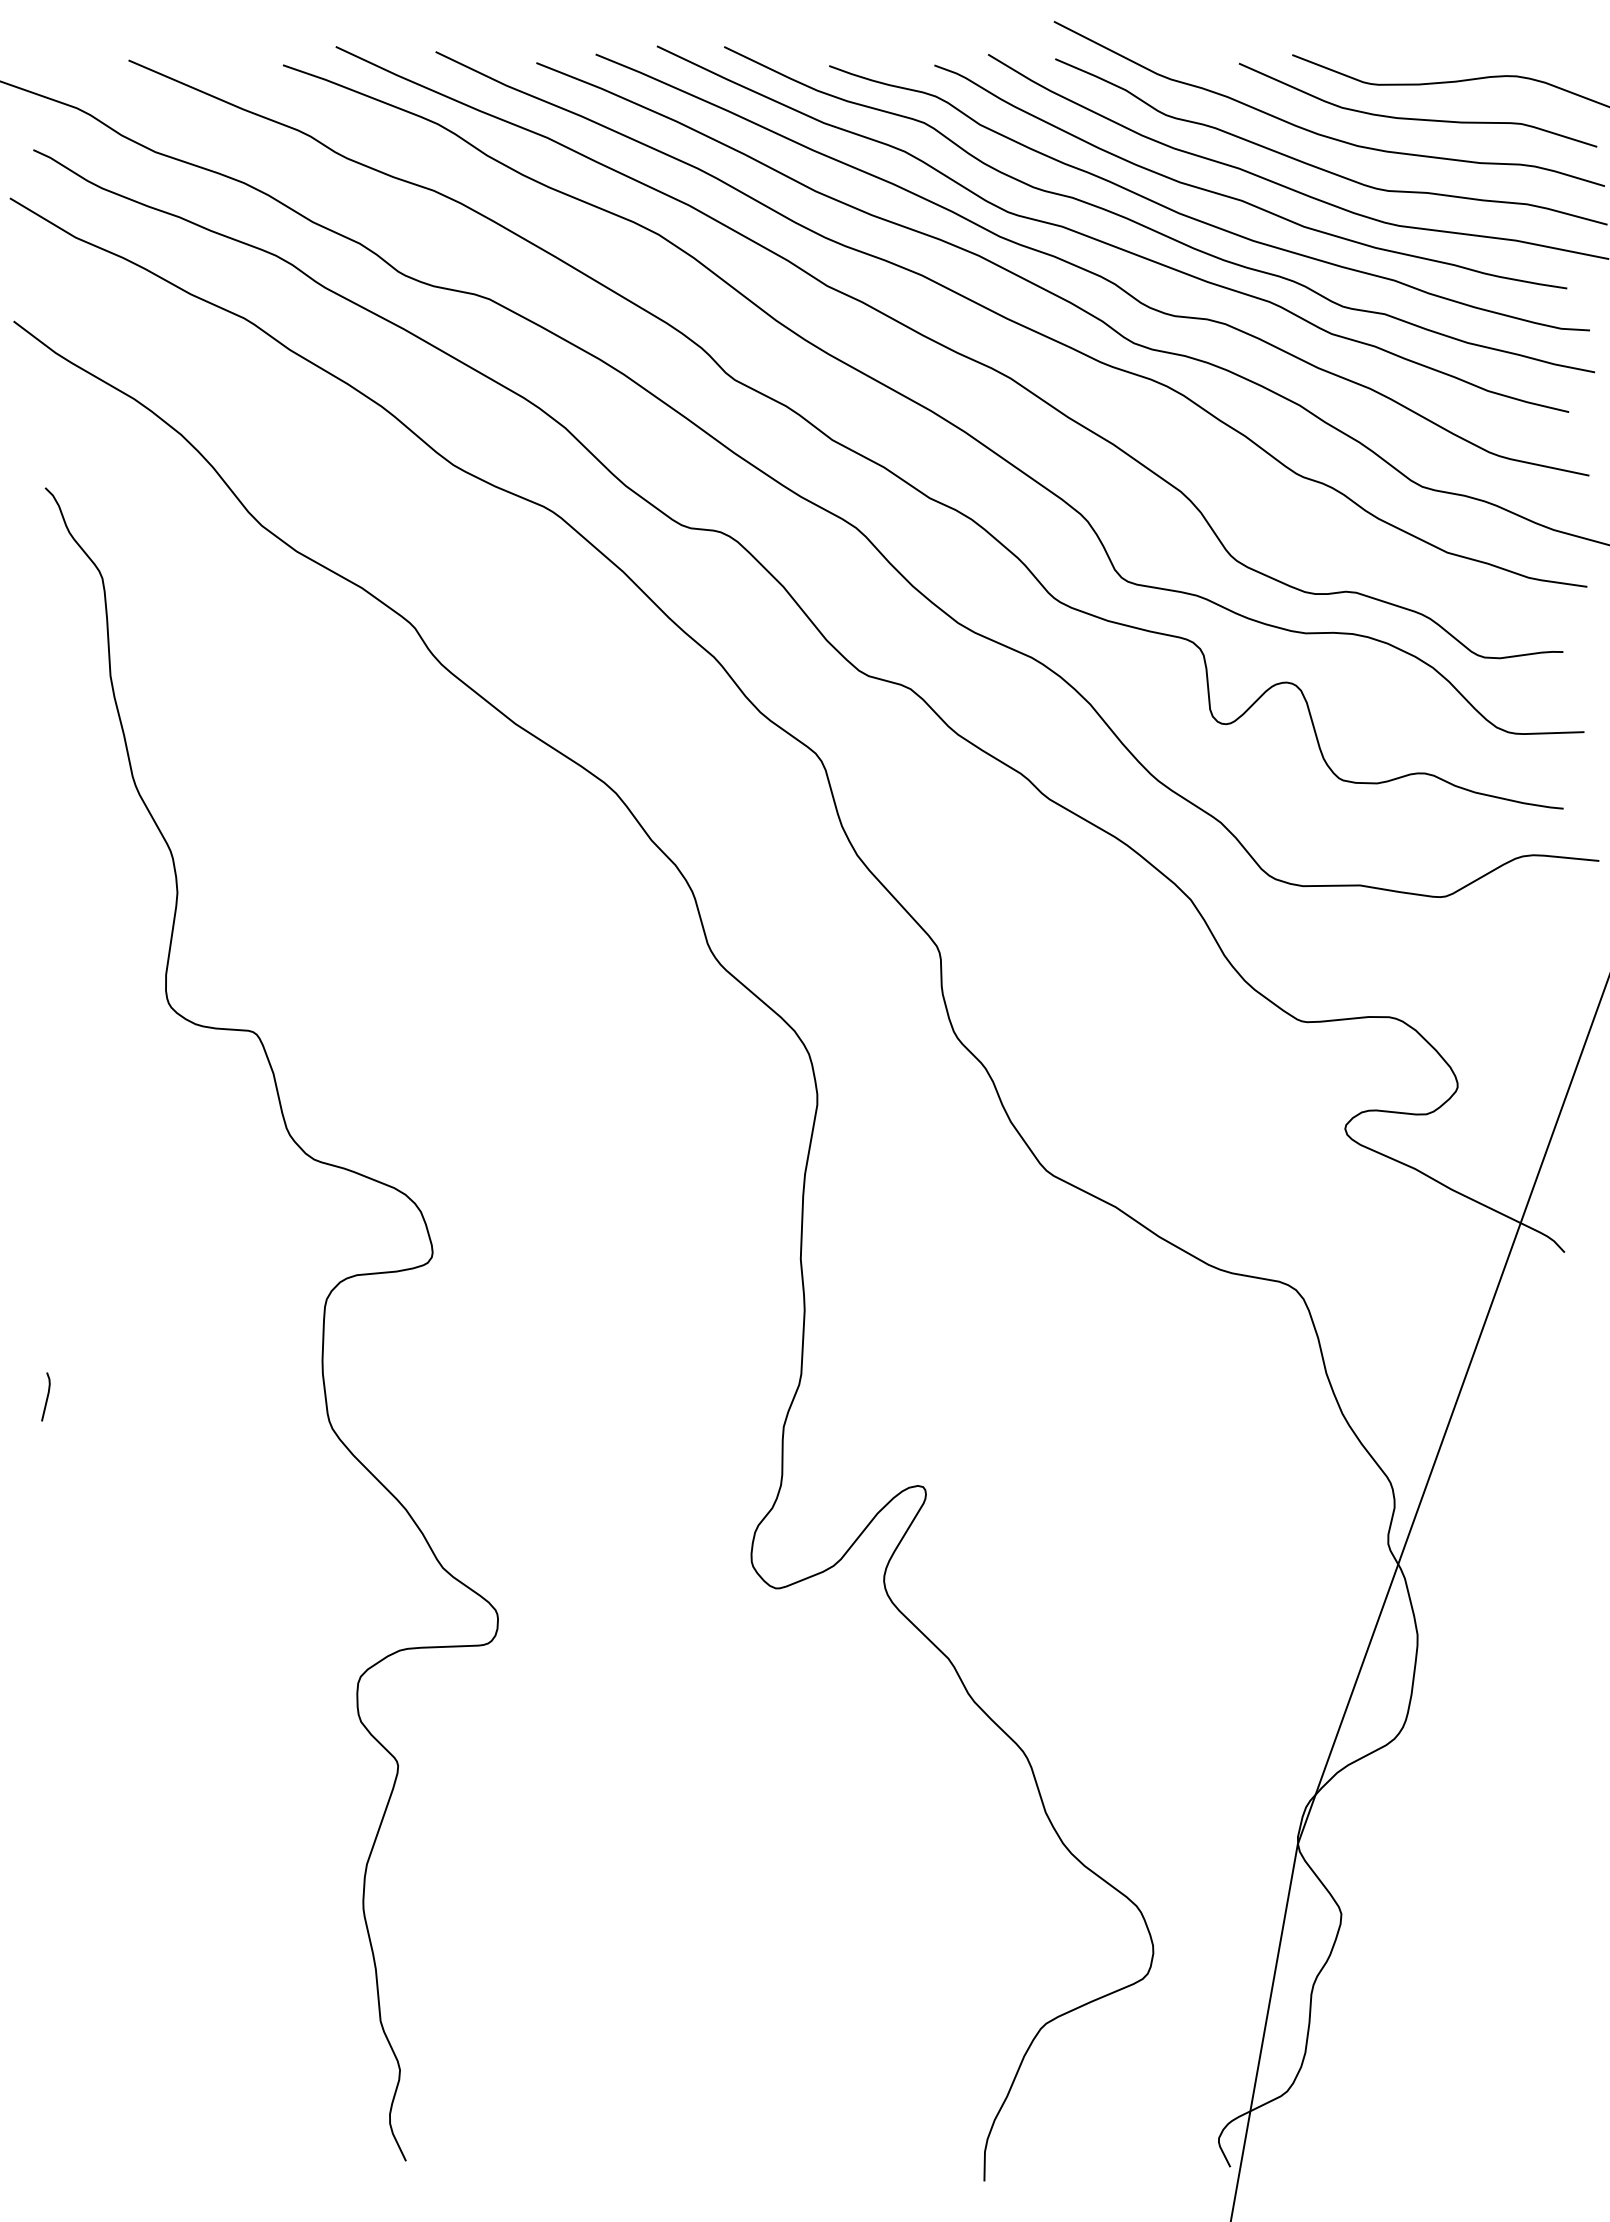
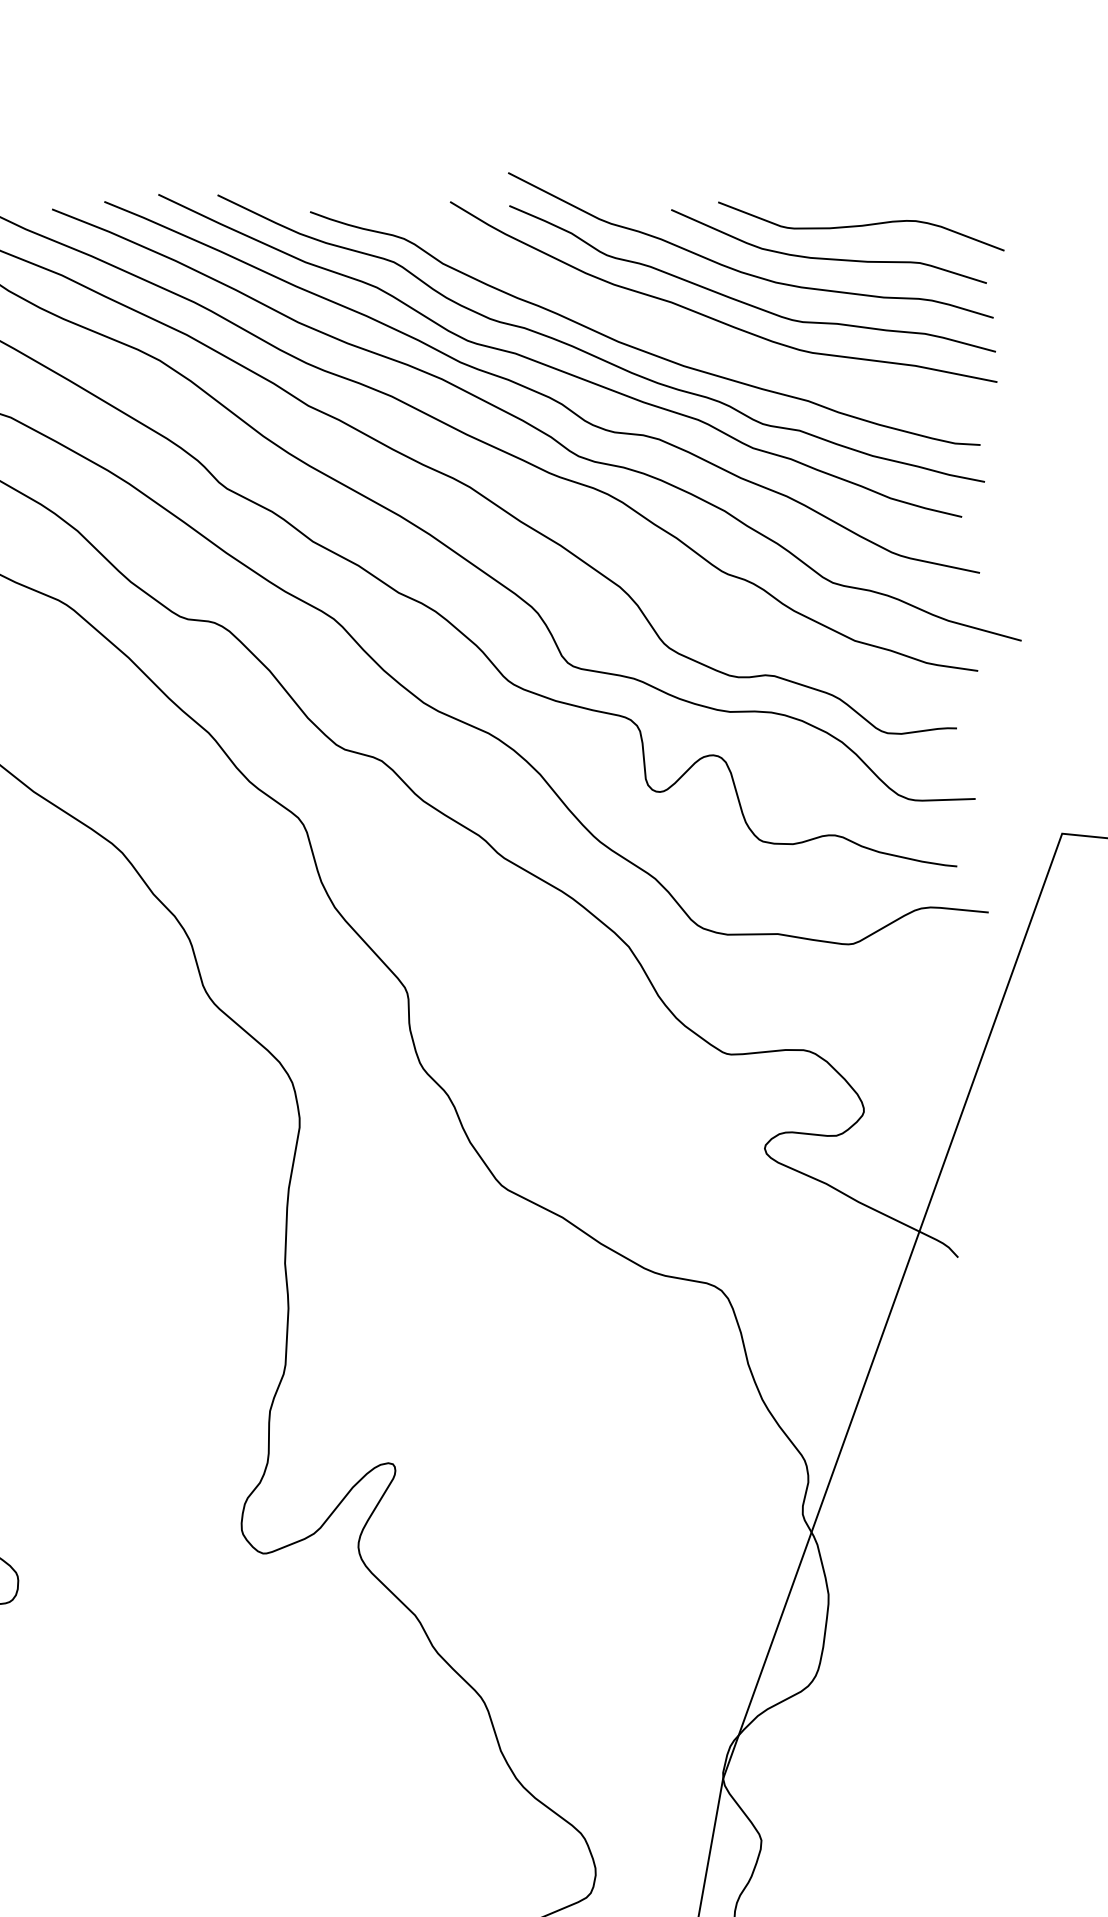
curve: (1241, 199) -> (673, 329), removed

